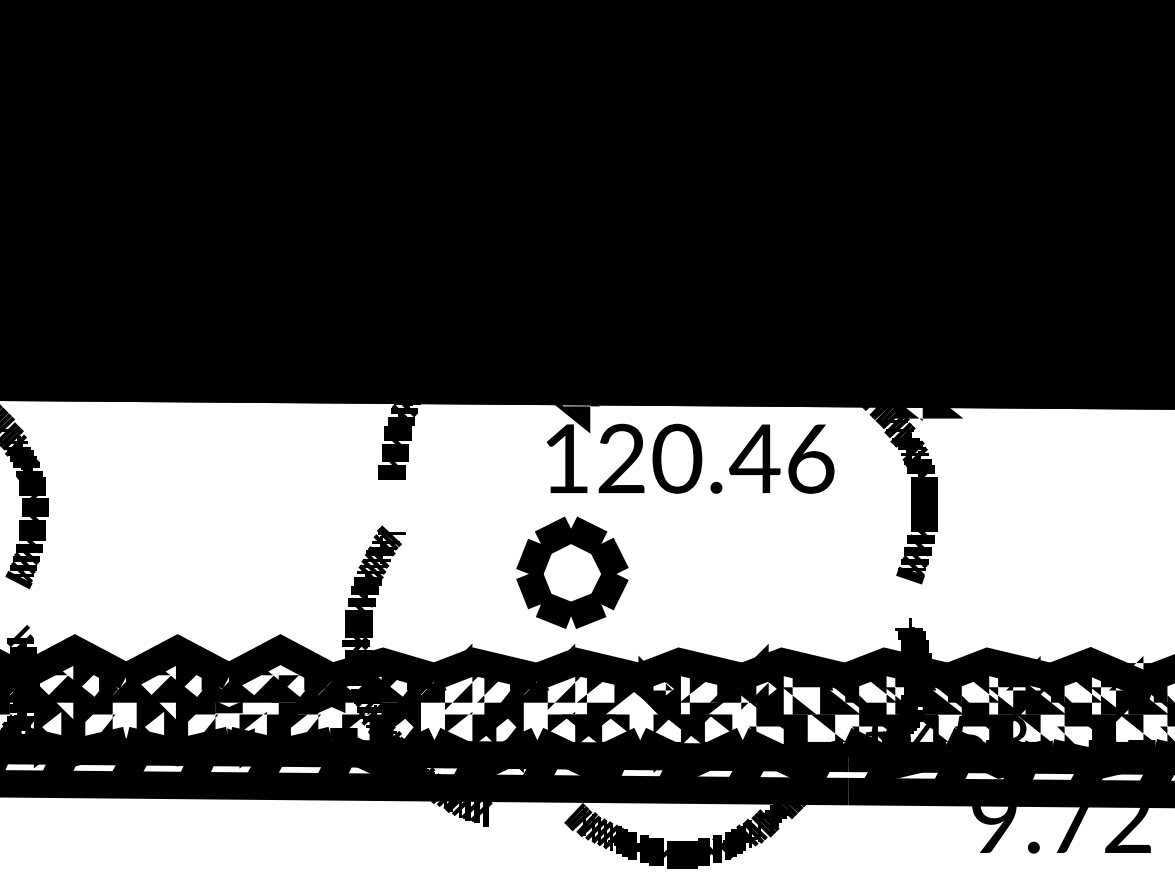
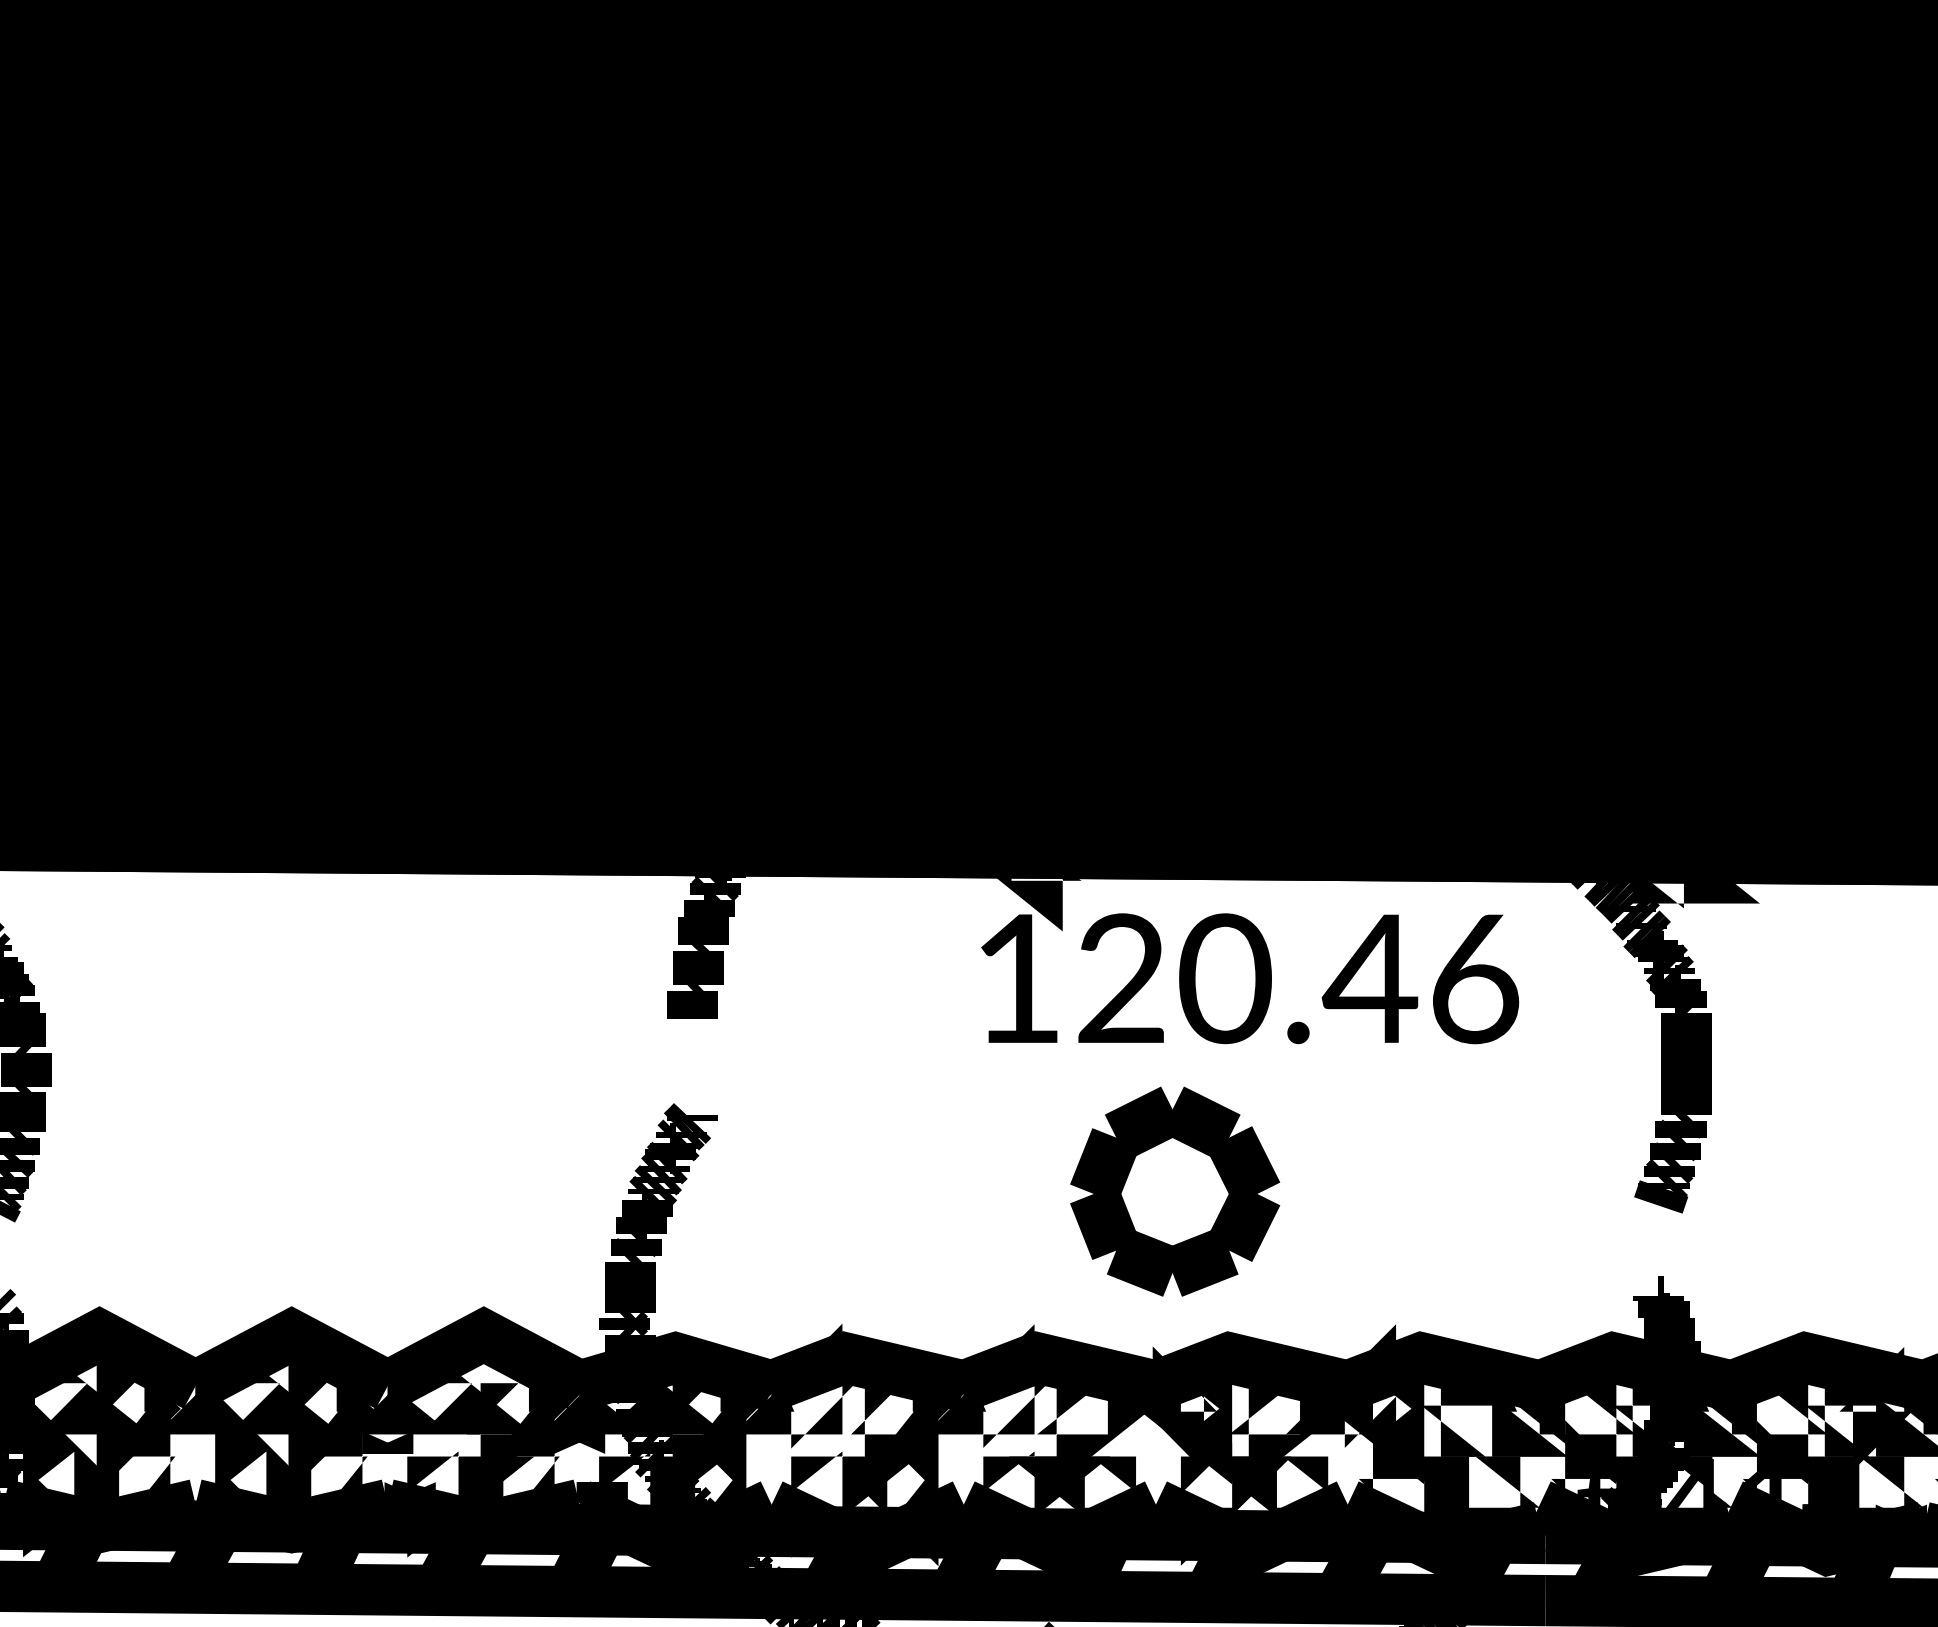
part: (572, 572) -> (1175, 1191), moved
text: (990, 728) -> (1810, 1482), t.458 -> t.411

